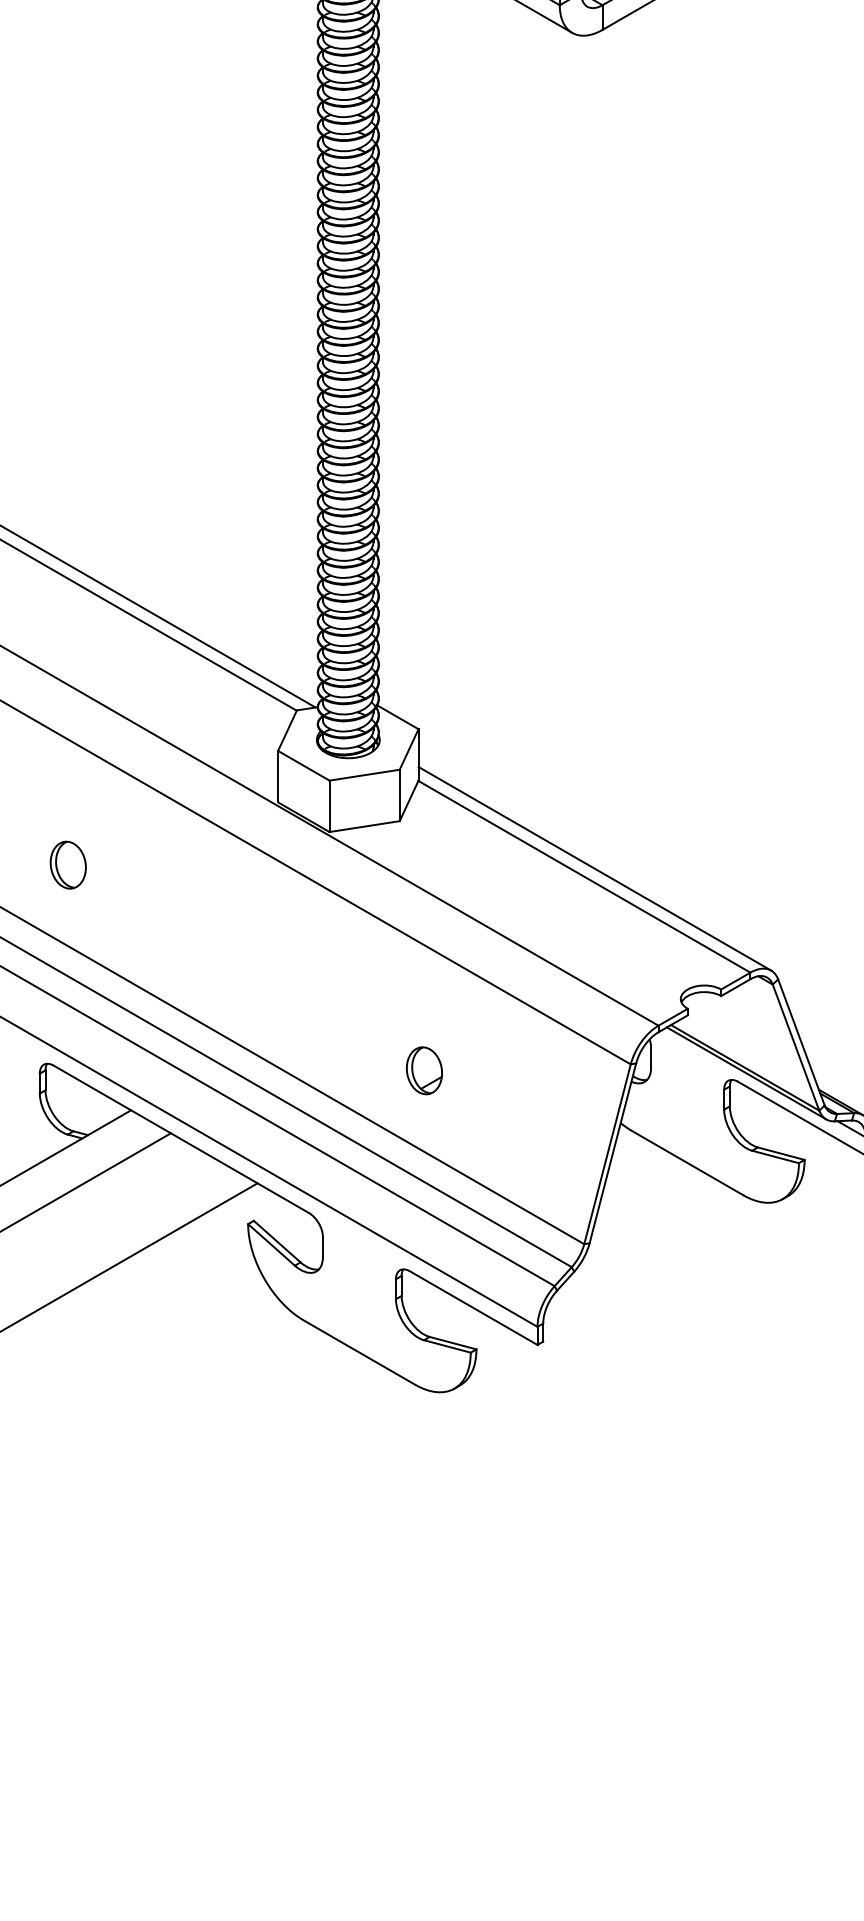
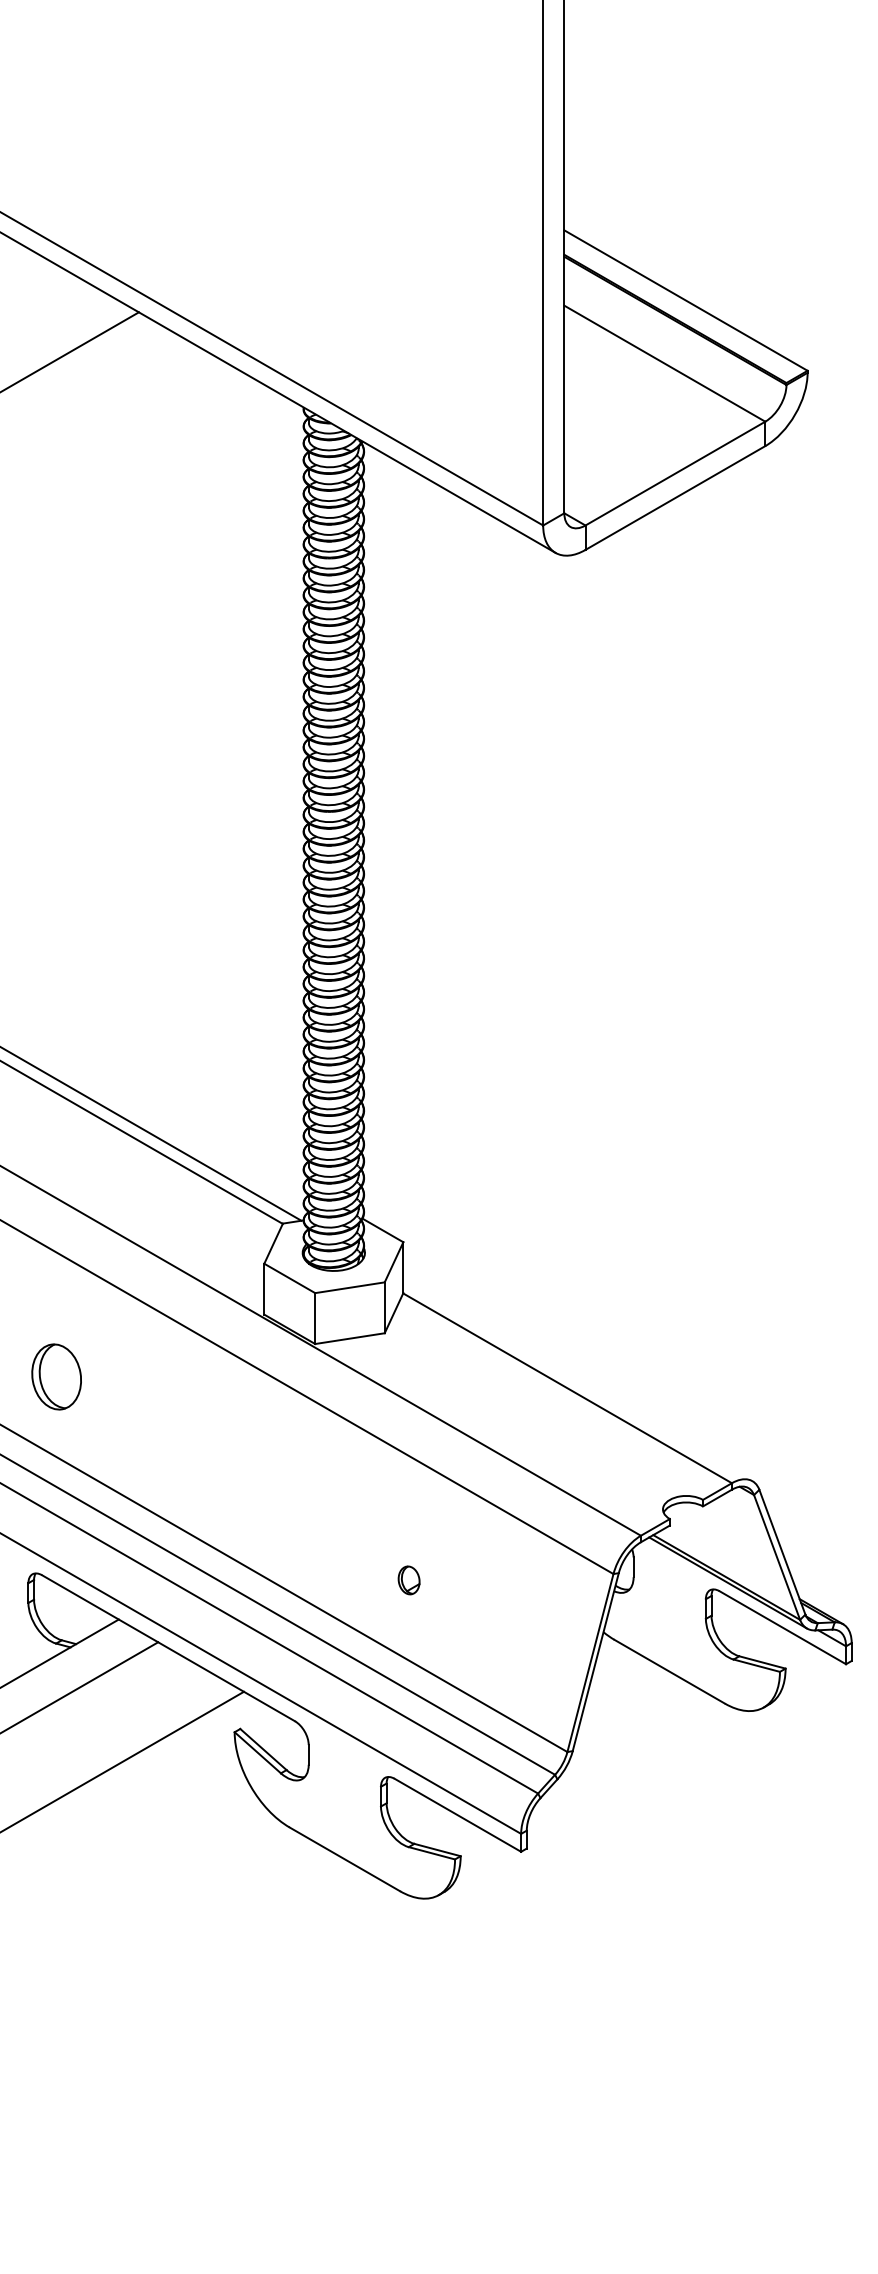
part: (68, 864) -> (56, 1376), size x1.4
line: (594, 868) -> (577, 1380), removed
part: (423, 1070) -> (408, 1580), size x0.6

